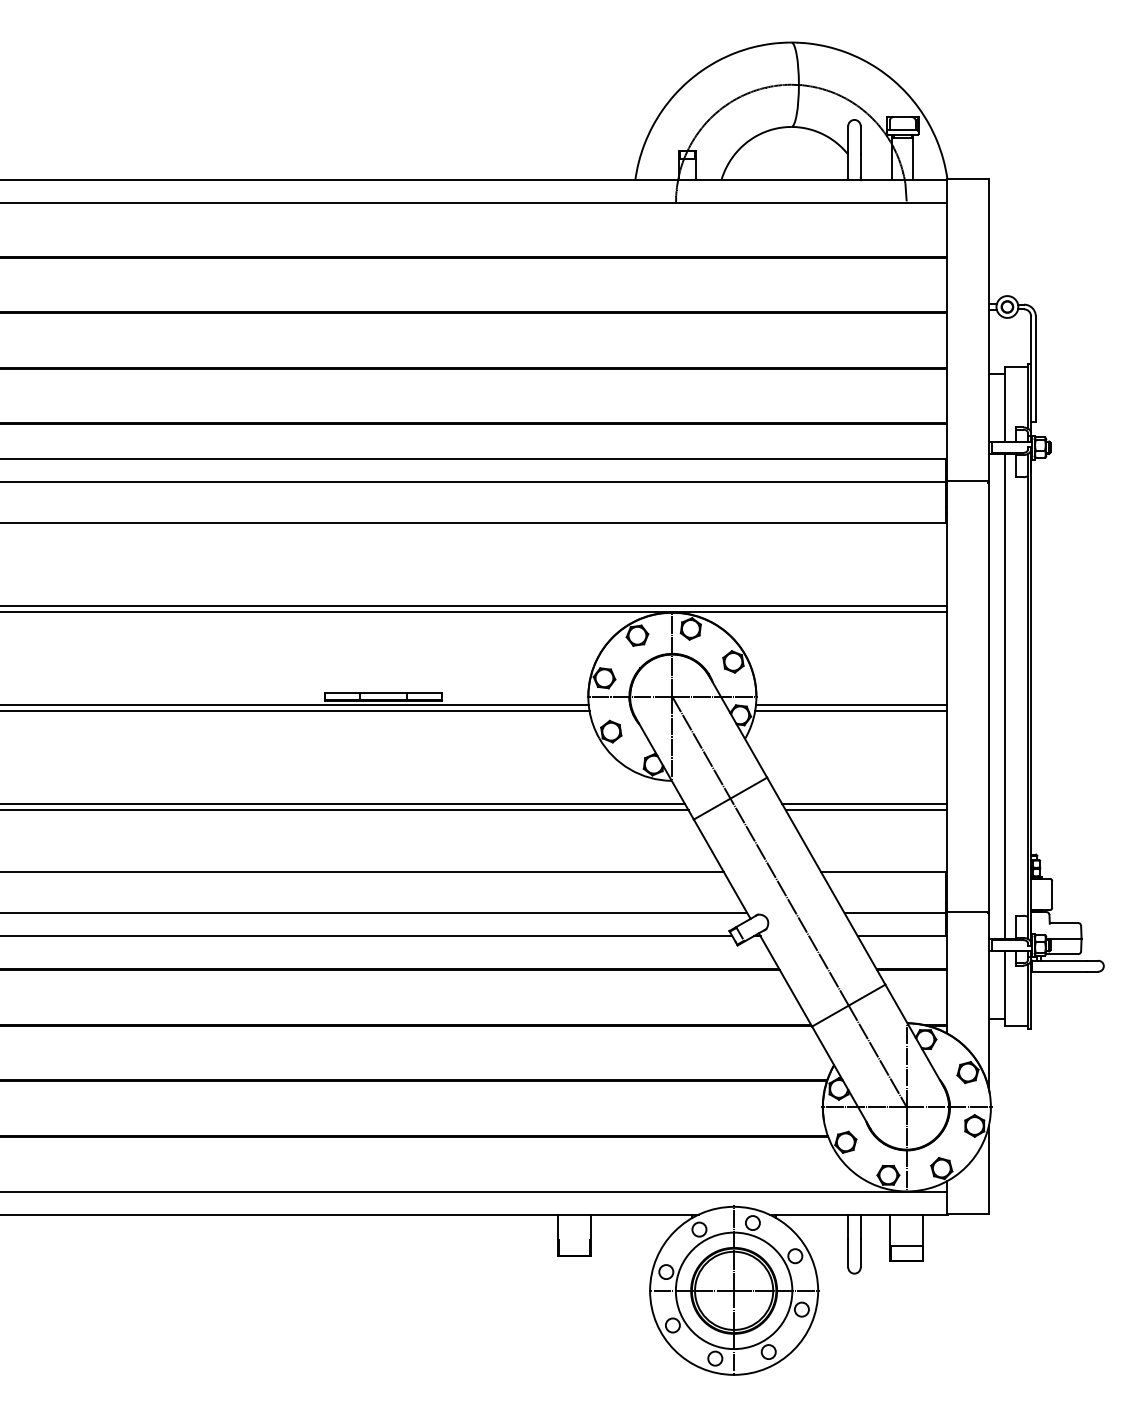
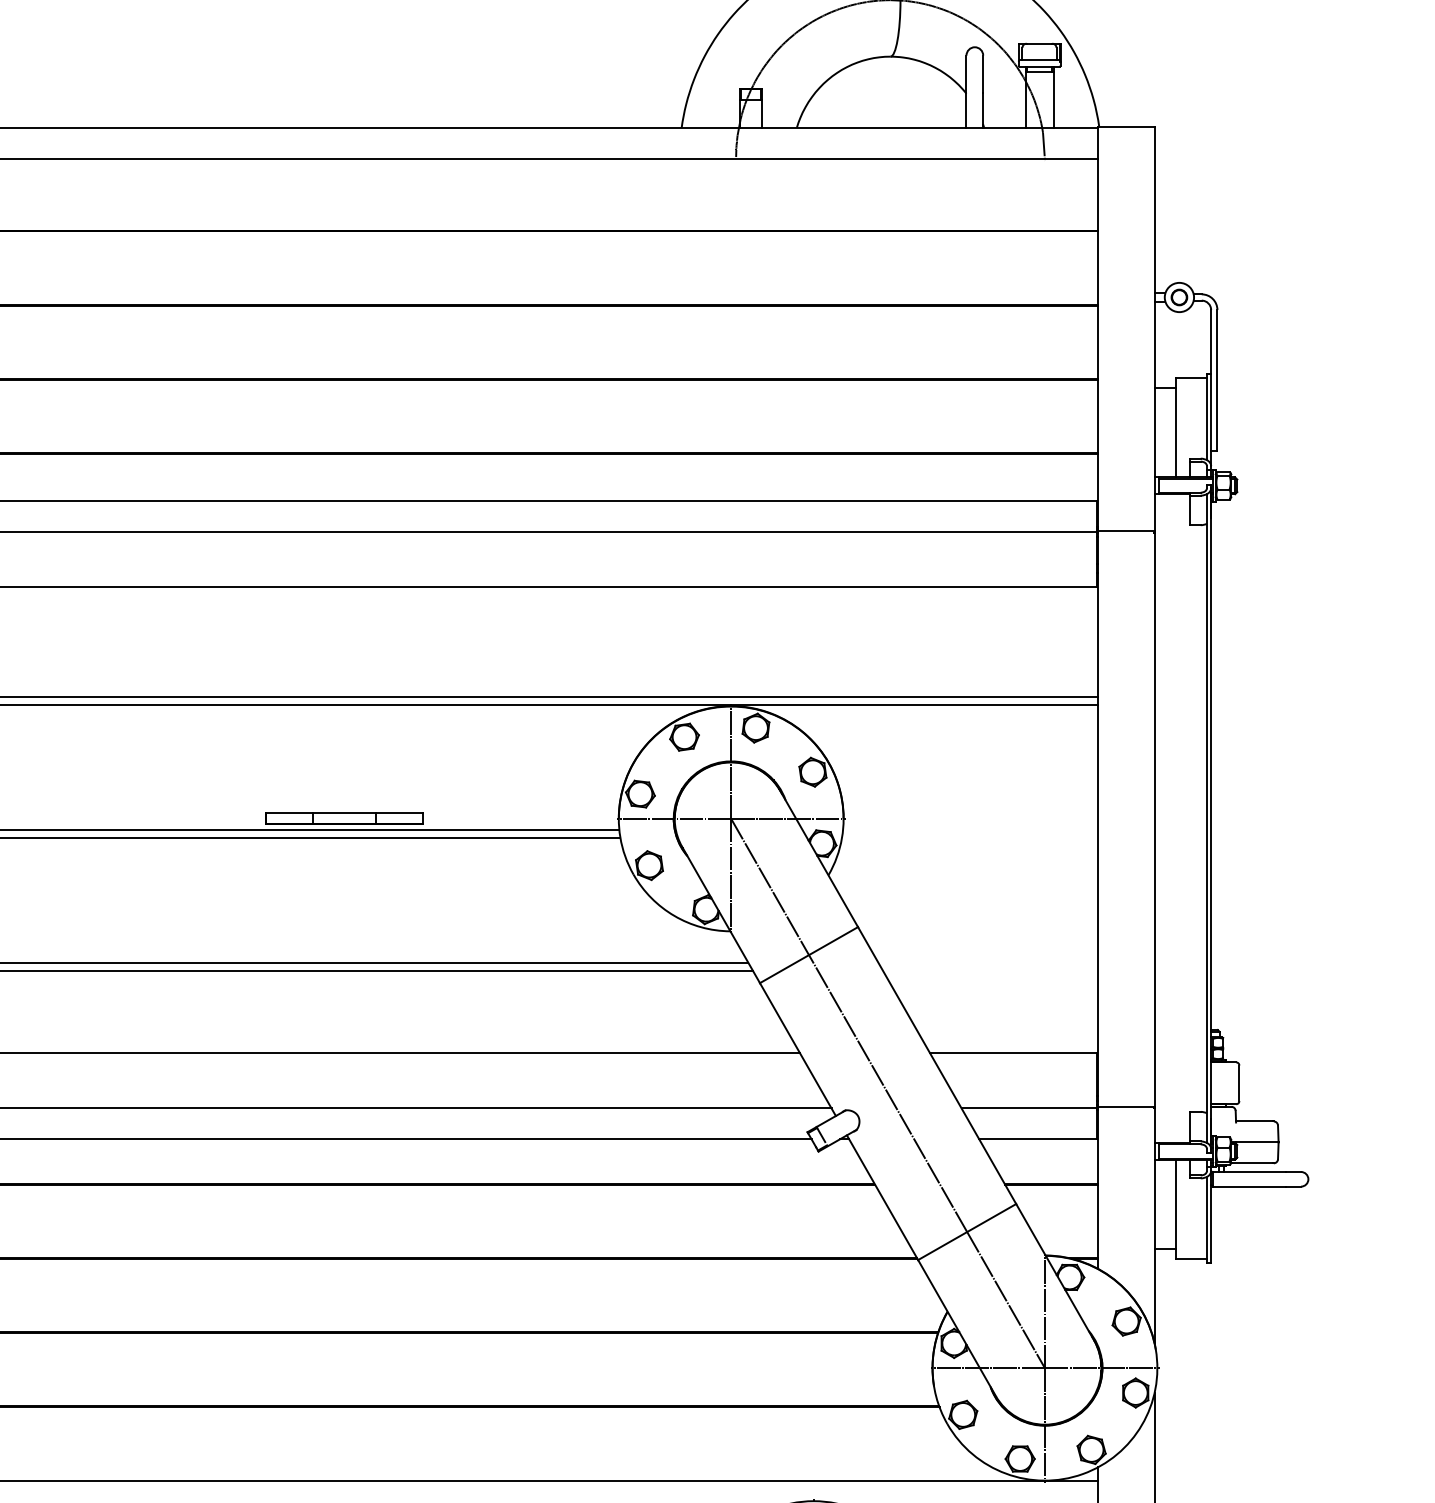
line: (1004, 696) -> (1175, 818), removed
line: (850, 705) -> (969, 830), removed
line: (850, 711) -> (969, 838), removed
line: (864, 804) -> (988, 962), removed
line: (865, 810) -> (989, 971), removed

